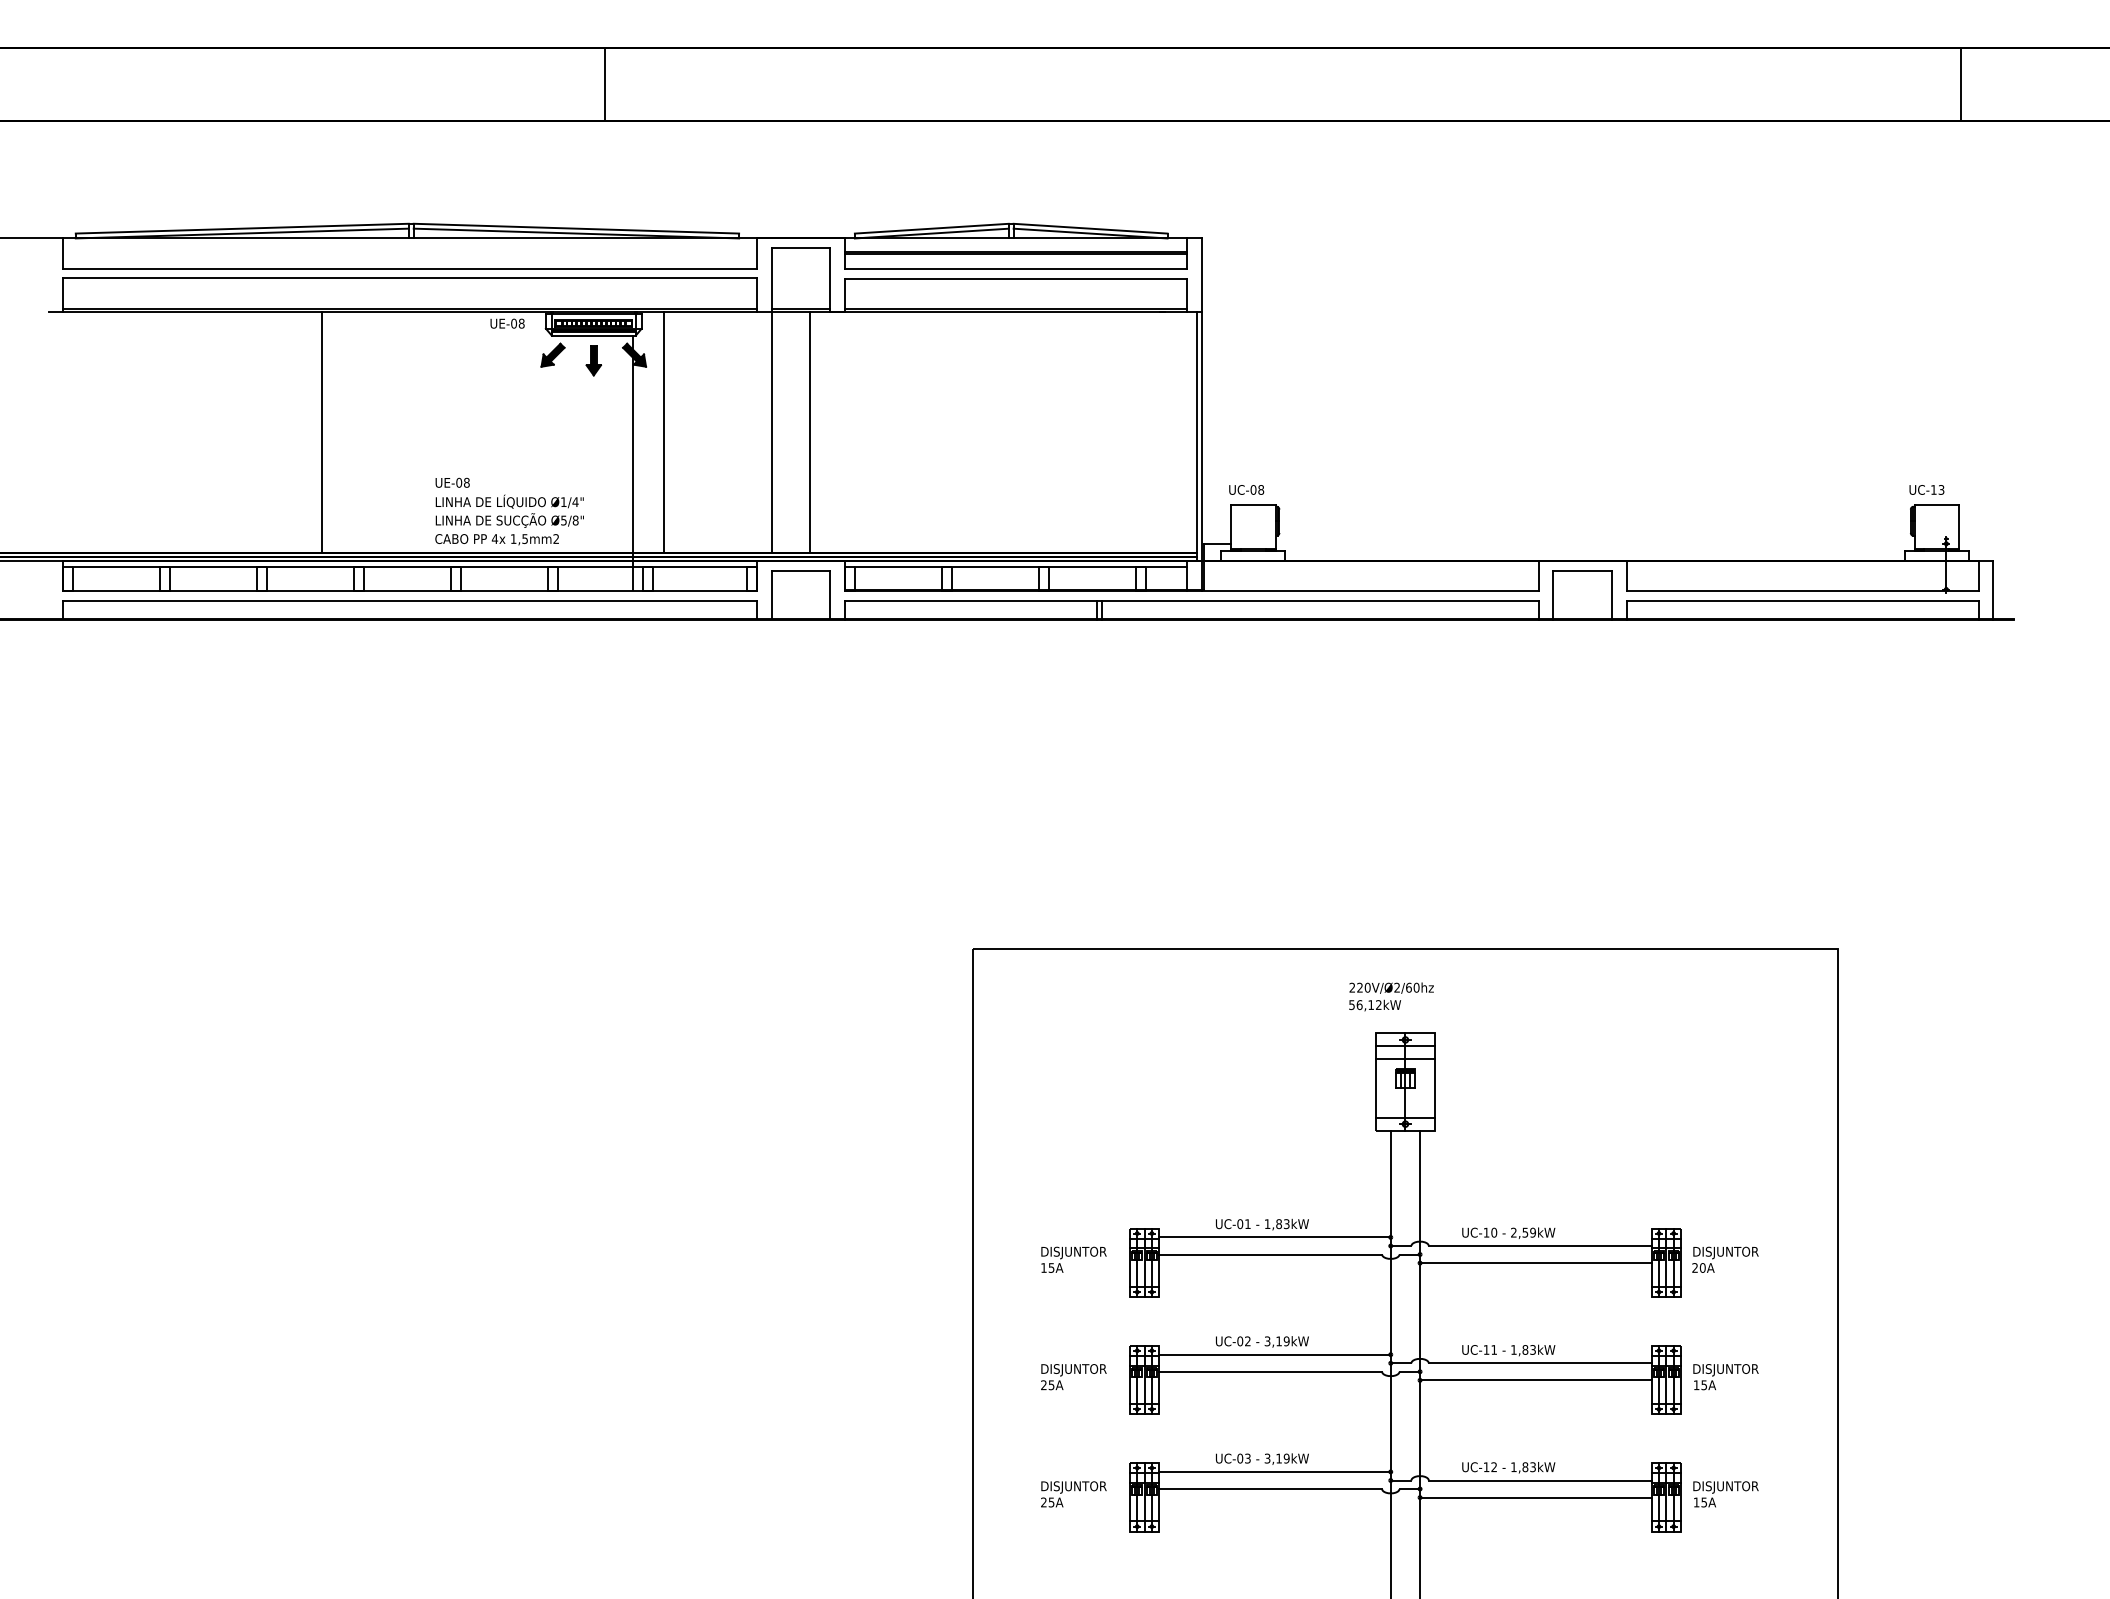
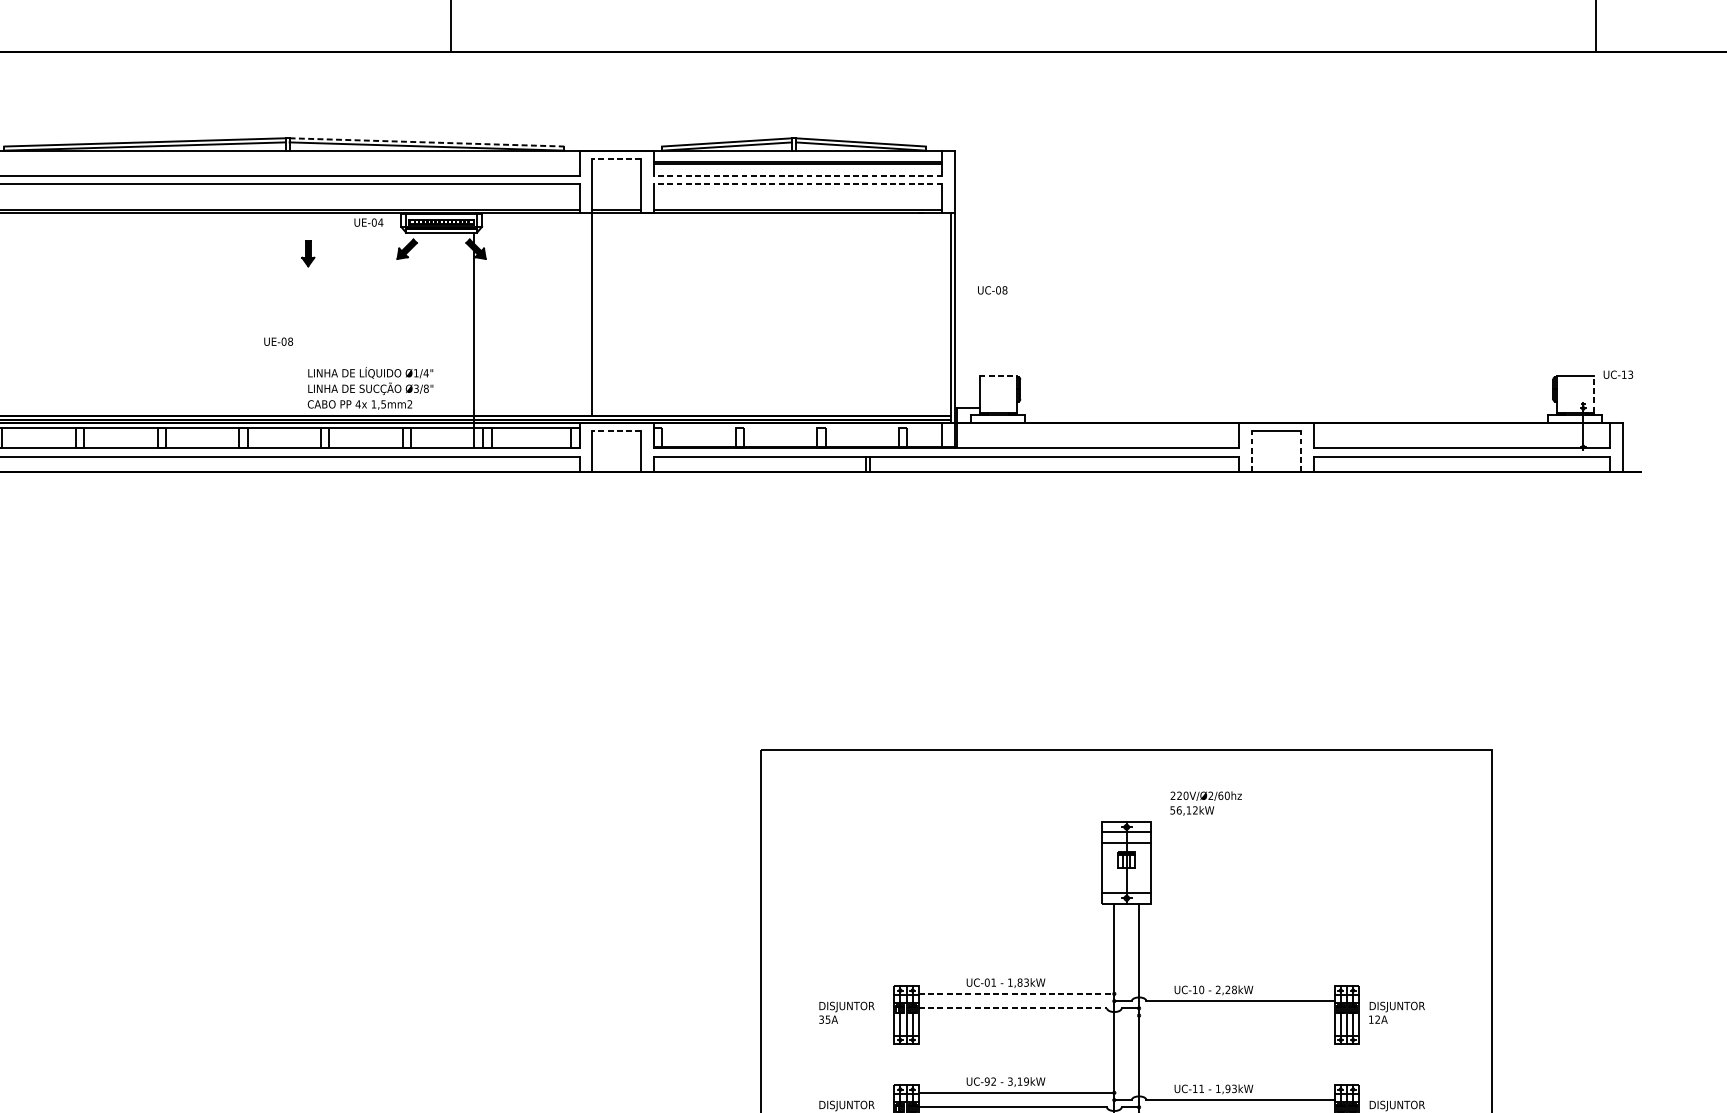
line: (576, 228) -> (427, 142), solid -> dashed
line: (800, 248) -> (616, 159), solid -> dashed
line: (1016, 268) -> (798, 176), solid -> dashed
line: (1016, 278) -> (798, 184), solid -> dashed
text: (521, 323) -> (380, 222), UE-08 -> UE-04
part: (593, 360) -> (308, 253), moved
line: (322, 431) -> (212, 313), removed
line: (664, 431) -> (501, 313), removed
line: (809, 431) -> (623, 313), removed
text: (452, 482) -> (278, 341), moved
text: (1246, 489) -> (992, 289), moved
text: (1926, 489) -> (1618, 374), moved
line: (1253, 505) -> (998, 376), solid -> dashed
text: (563, 519) -> (416, 387), Ø5/8" -> Ø3/8"
line: (1959, 527) -> (1594, 394), solid -> dashed
line: (1020, 566) -> (801, 427), removed
line: (800, 570) -> (616, 430), solid -> dashed
line: (1553, 594) -> (1251, 451), solid -> dashed
line: (1612, 594) -> (1301, 451), solid -> dashed
text: (1391, 996) -> (1206, 803), moved
text: (1528, 1232) -> (1230, 989), 2,59kW -> 2,28kW
line: (1275, 1237) -> (1017, 993), solid -> dashed
line: (1271, 1254) -> (1013, 1008), solid -> dashed
line: (1535, 1263) -> (1236, 1015), removed
text: (1043, 1267) -> (821, 1019), 15A -> 35A
text: (1698, 1267) -> (1374, 1019), 20A -> 12A
text: (1239, 1341) -> (986, 1081), UC-02 -> UC-92
text: (1525, 1349) -> (1228, 1088), 1,83kW -> 1,93kW

